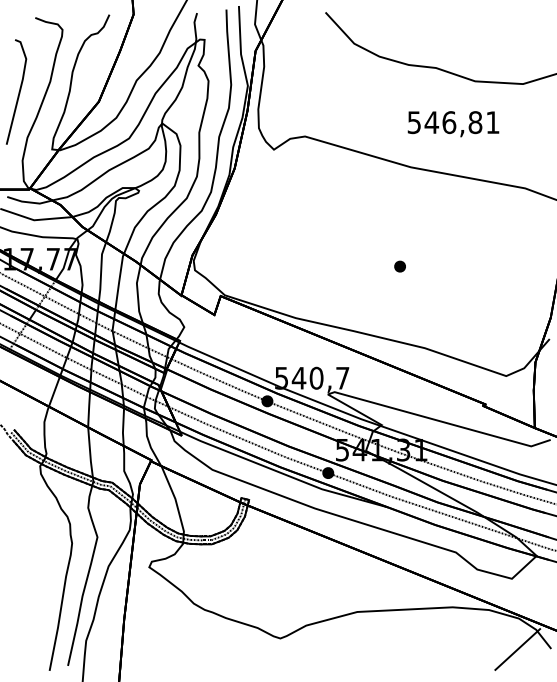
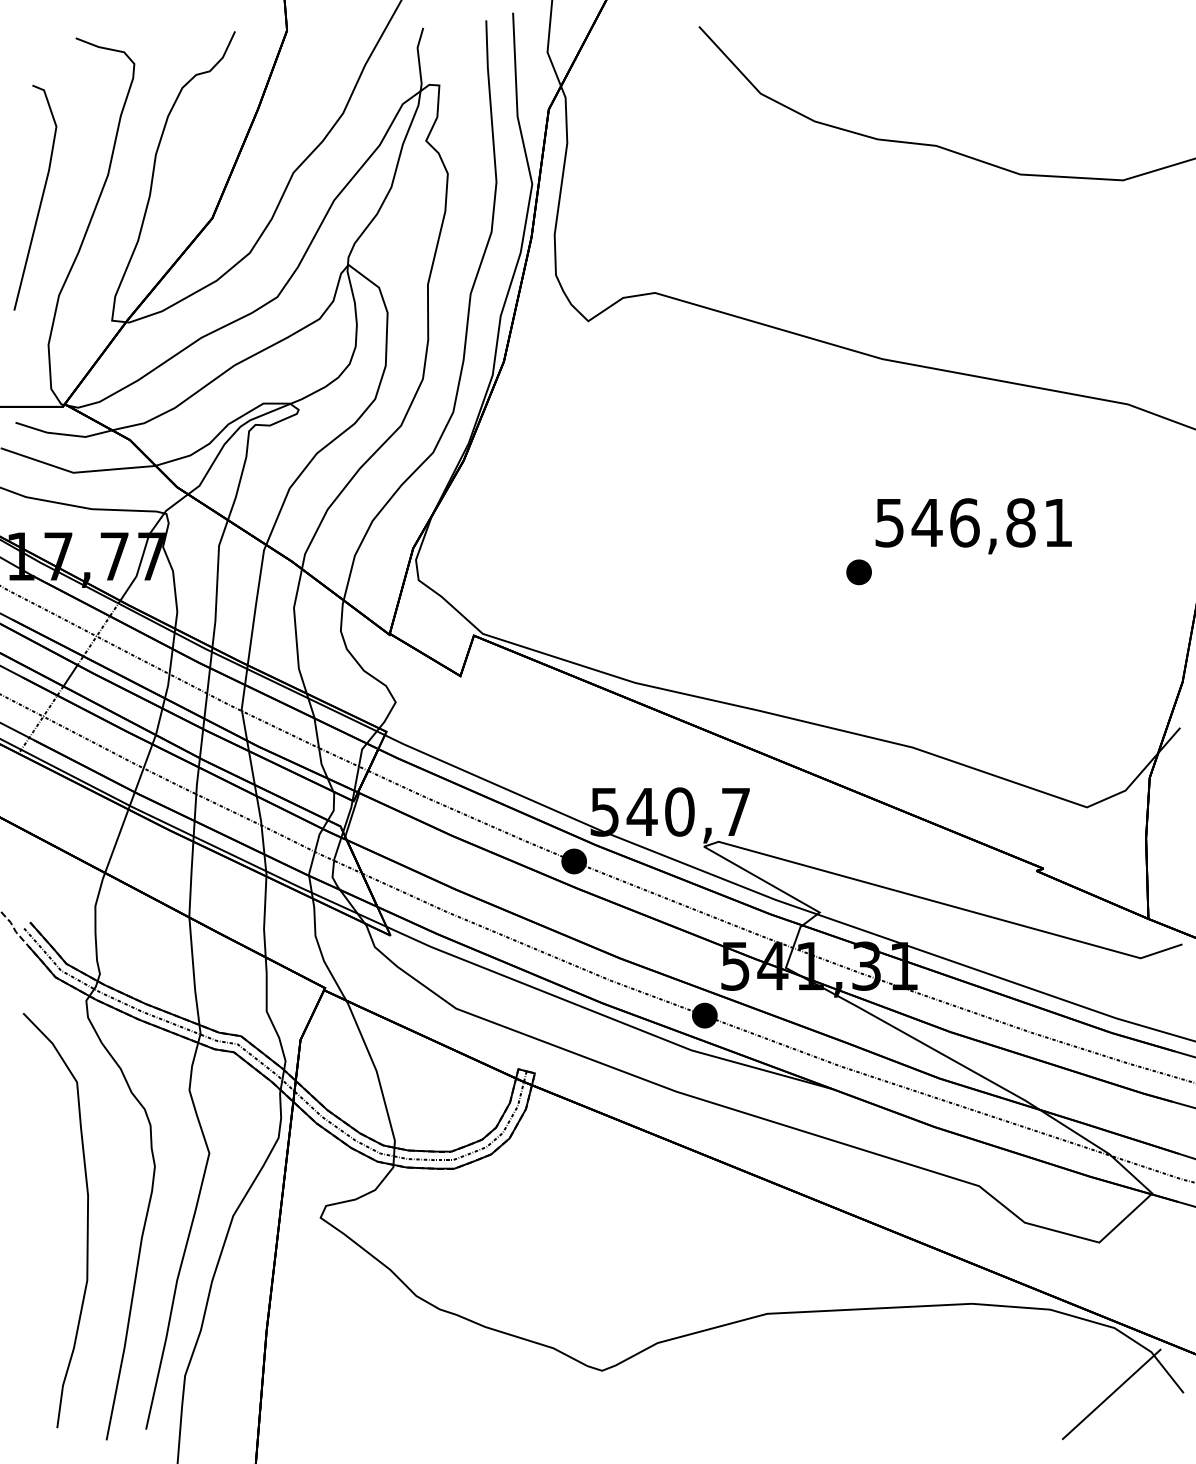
text: (453, 124) -> (973, 526), moved
curve: (40, 568) -> (86, 1220), added

